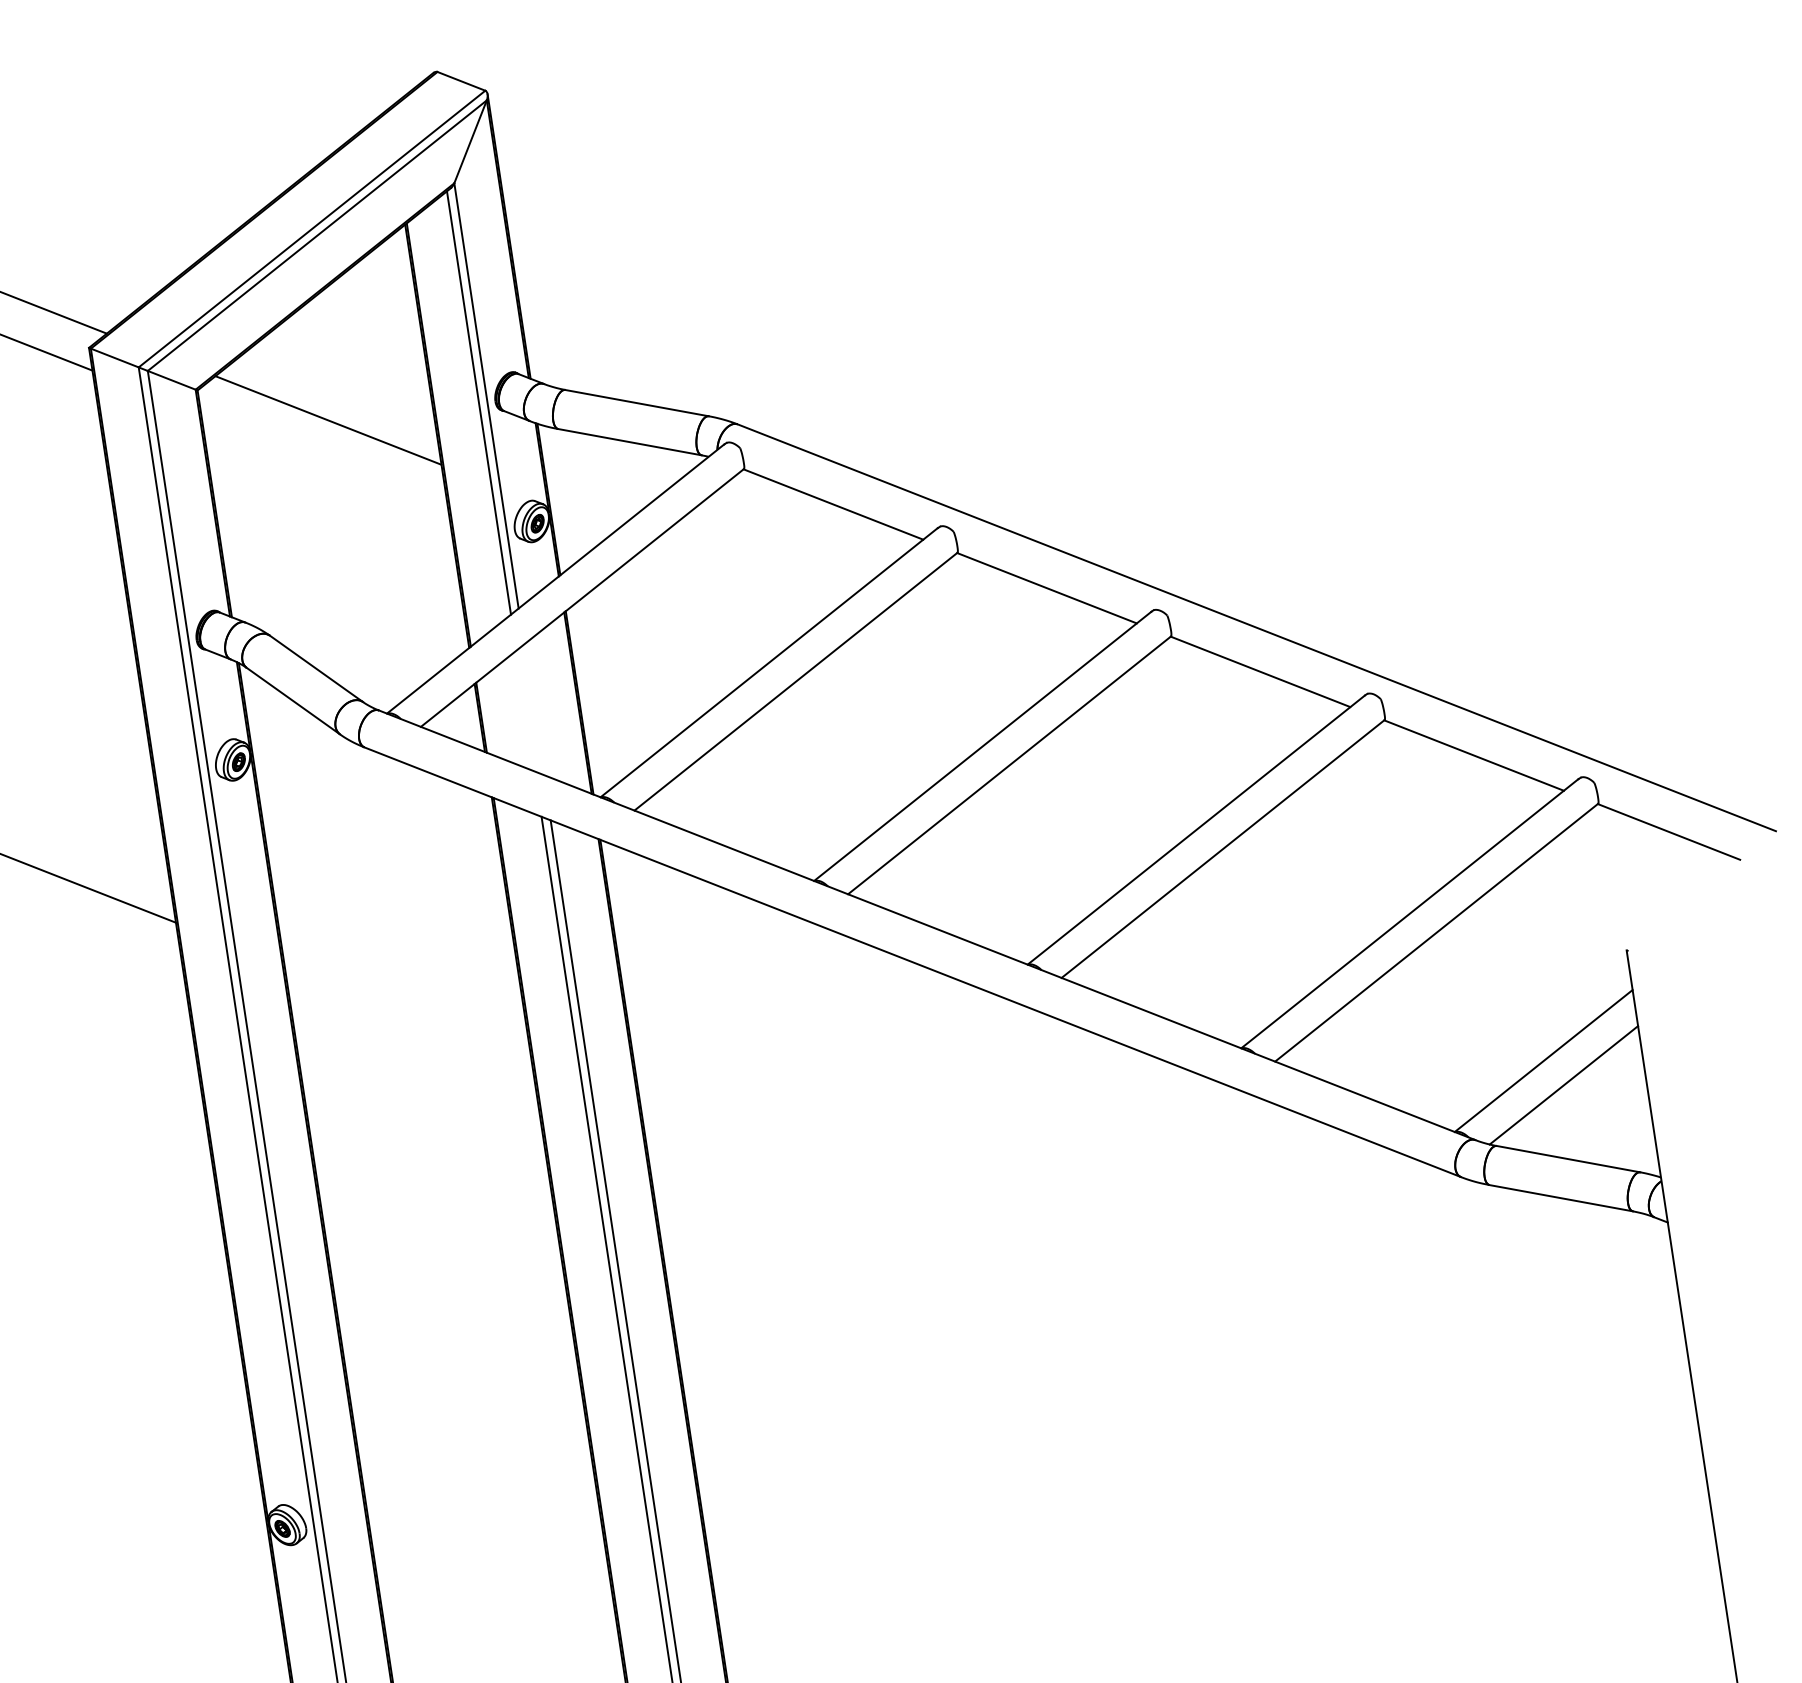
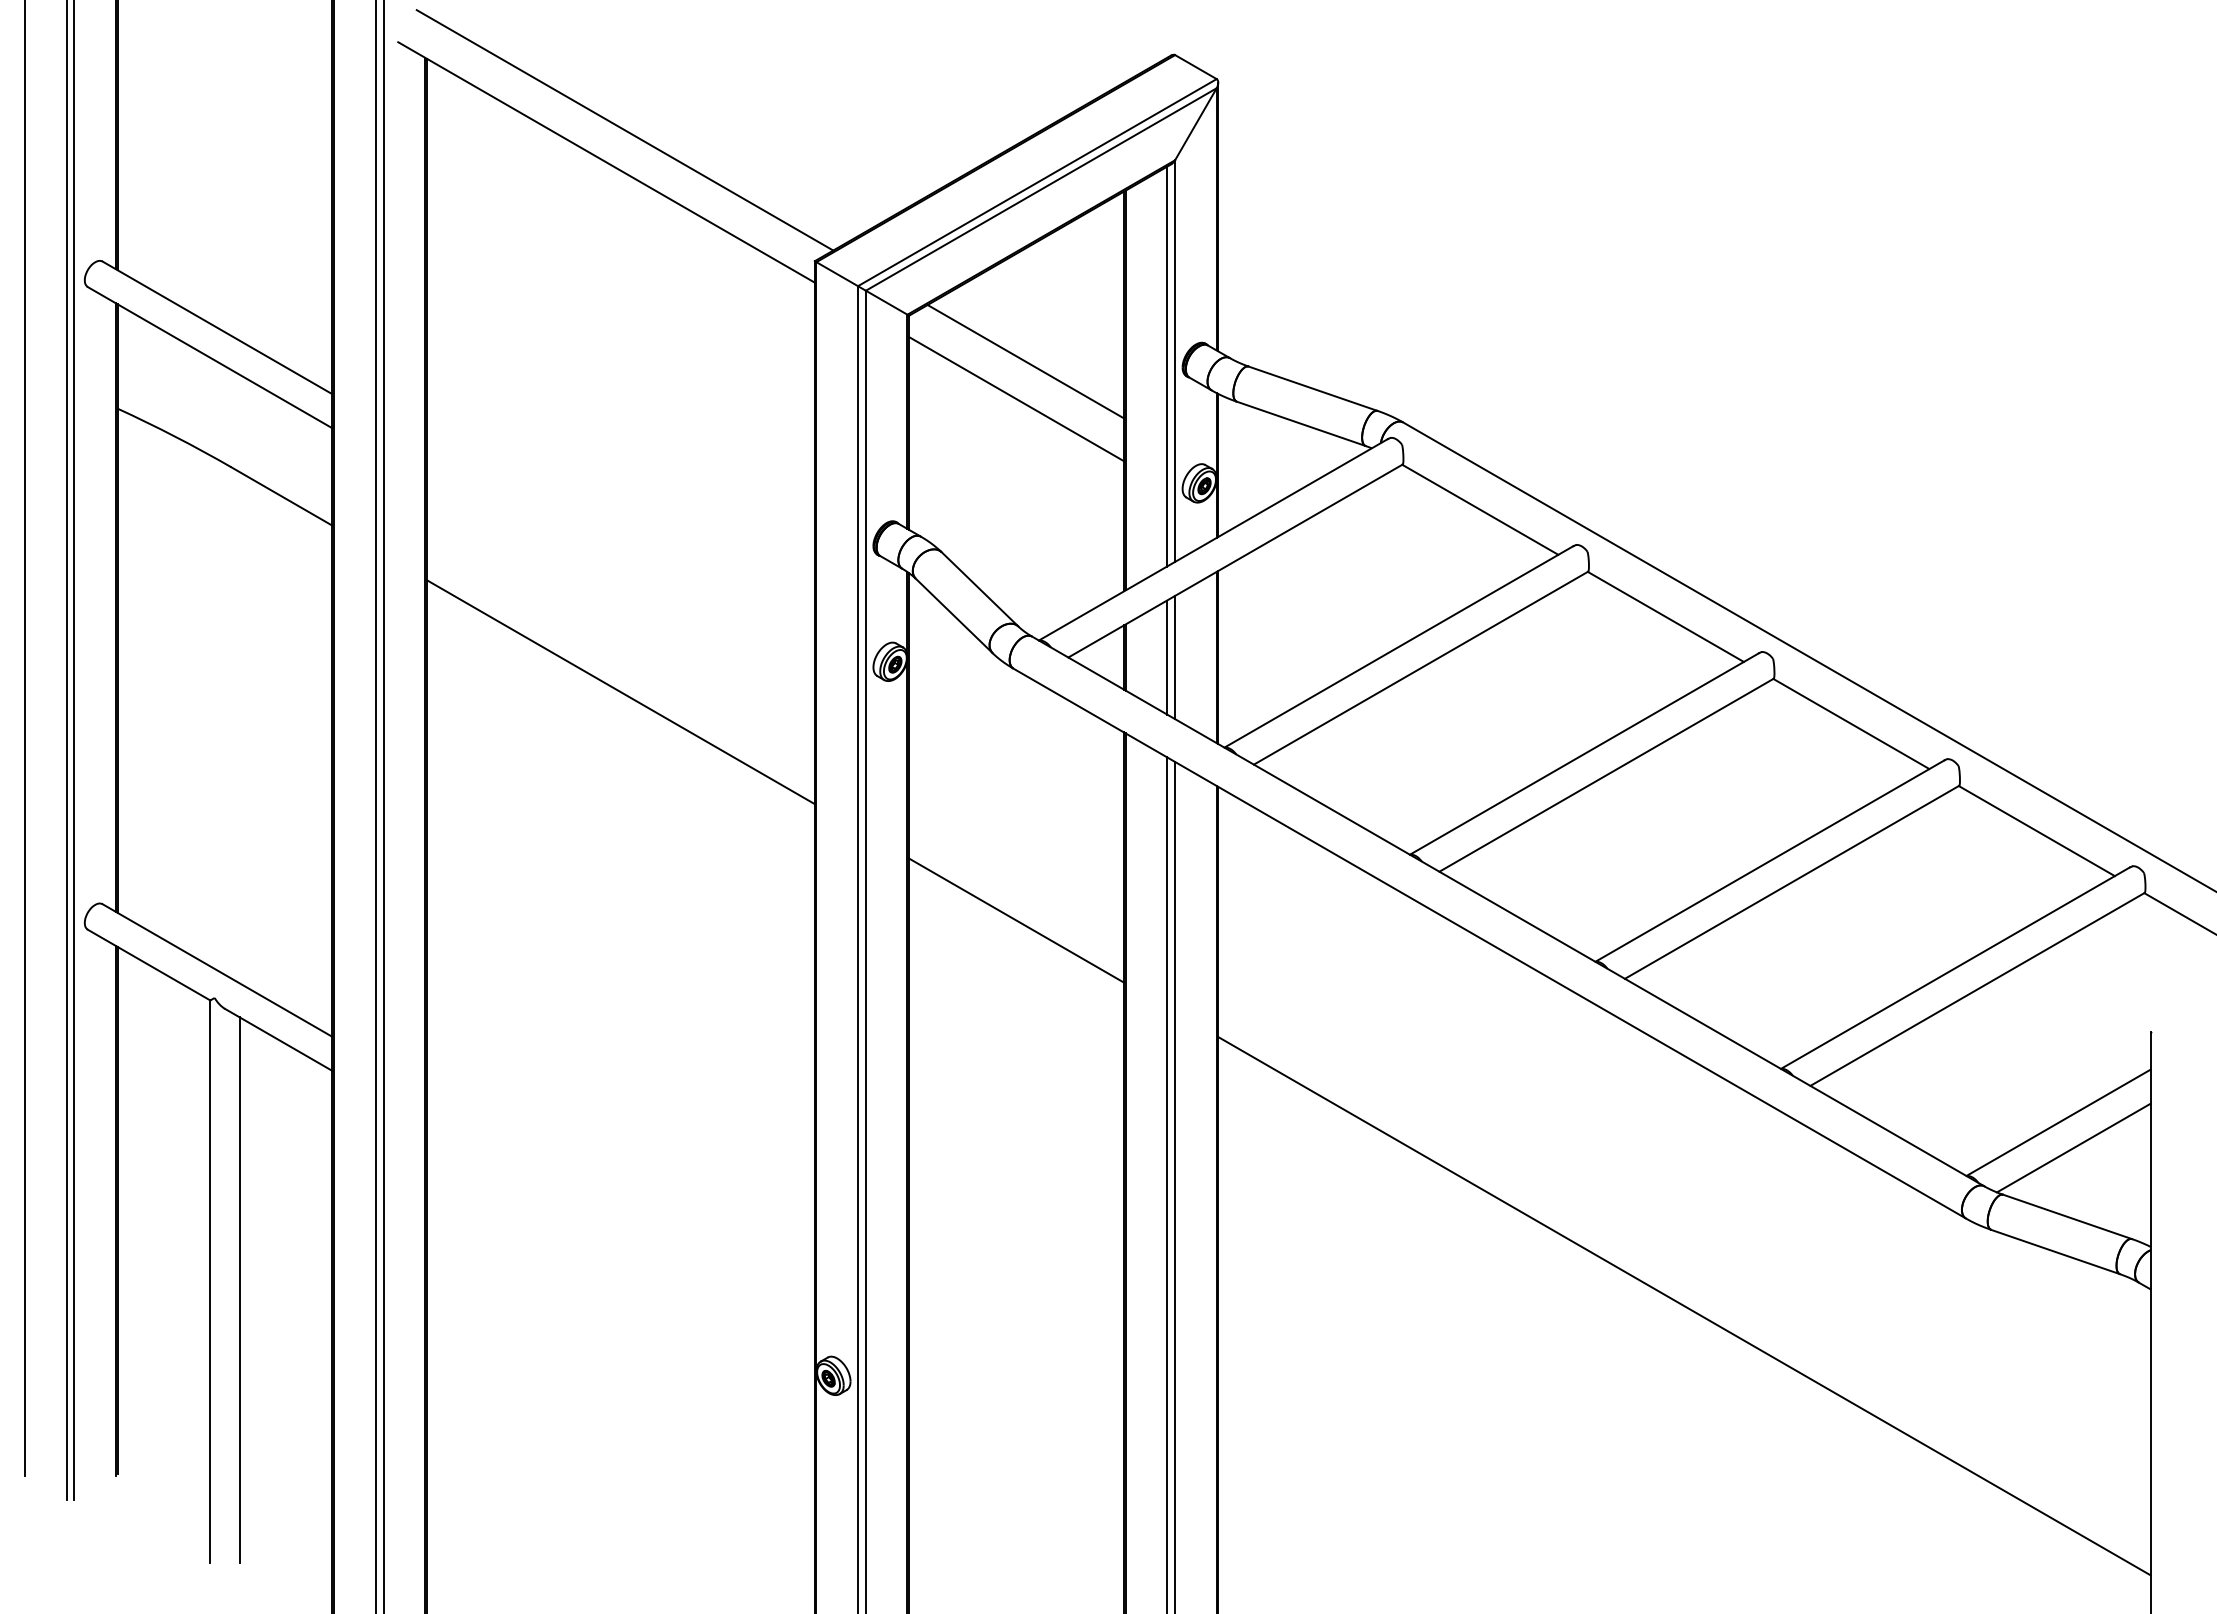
line: (324, 462) -> (1016, 399), added
line: (534, 709) -> (1175, 657), added
line: (525, 710) -> (1167, 657), added
line: (408, 1013) -> (1016, 920), added
line: (1177, 1315) -> (1684, 1306), added

